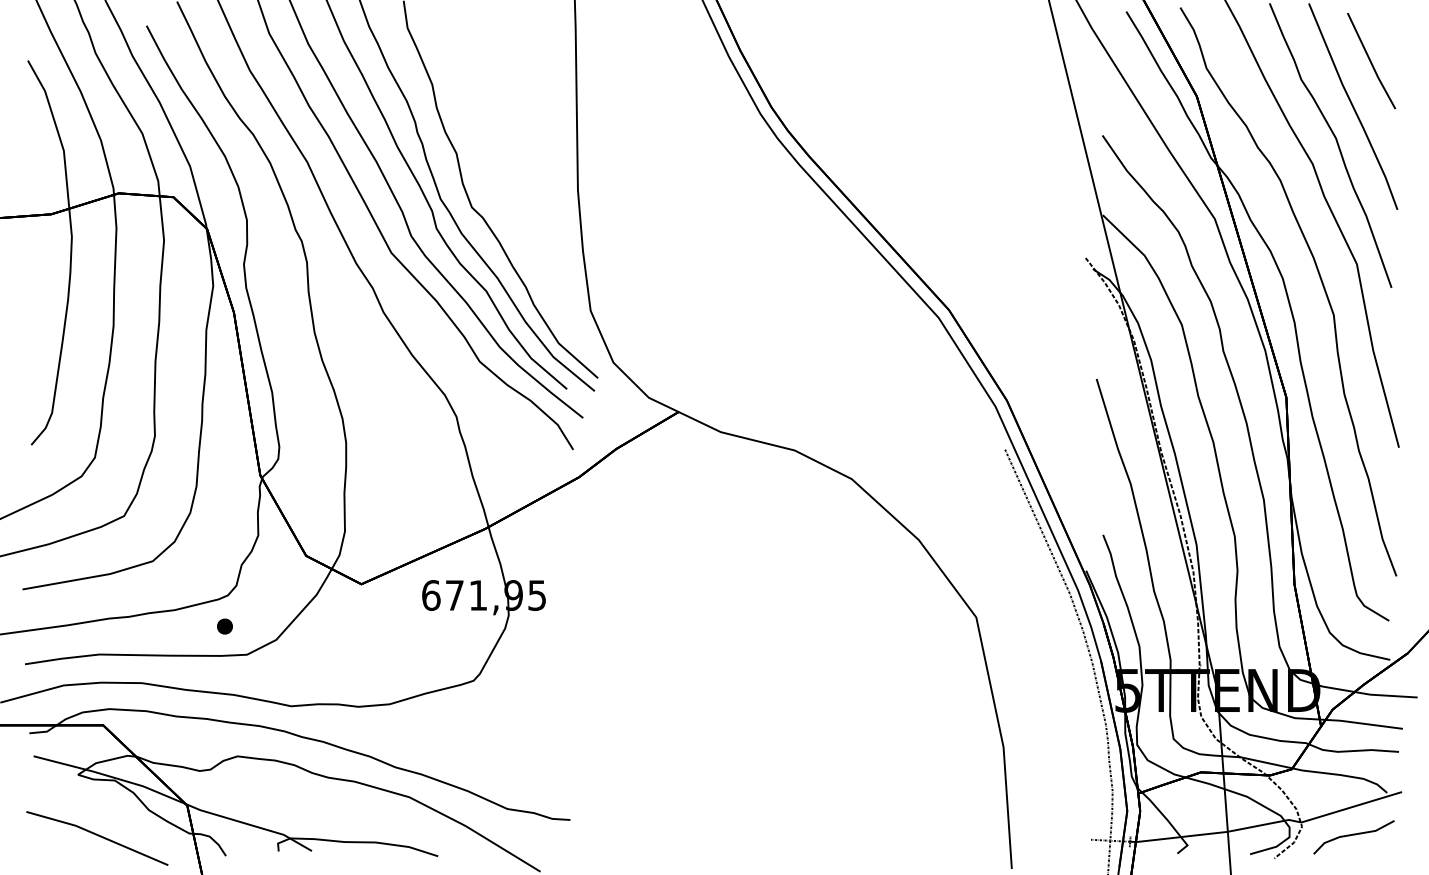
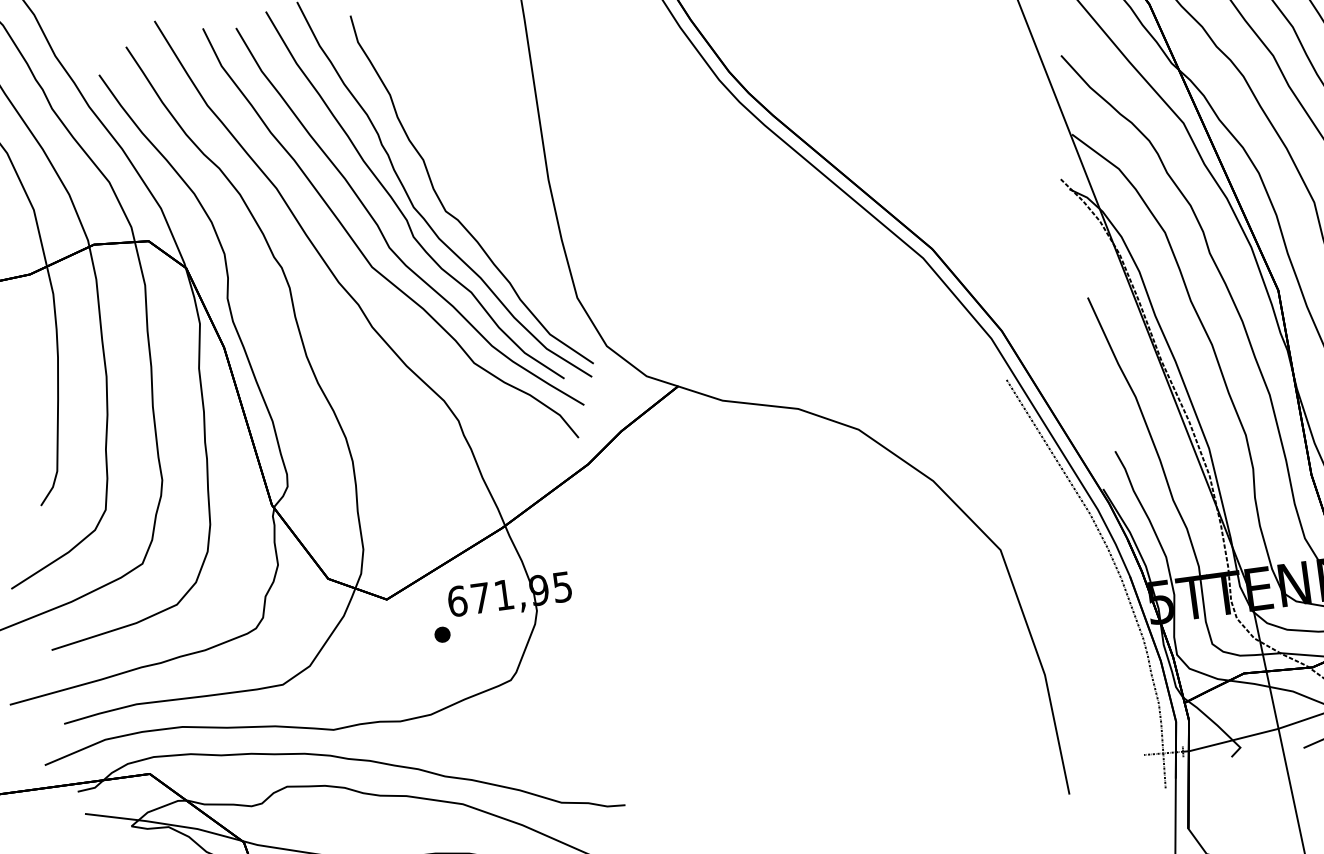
part: (224, 626) -> (442, 634), moved

